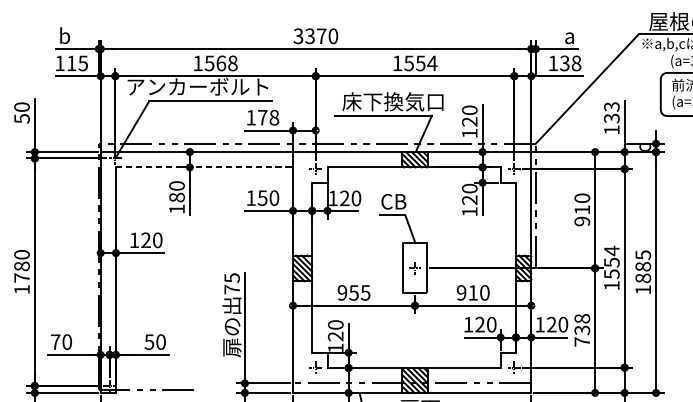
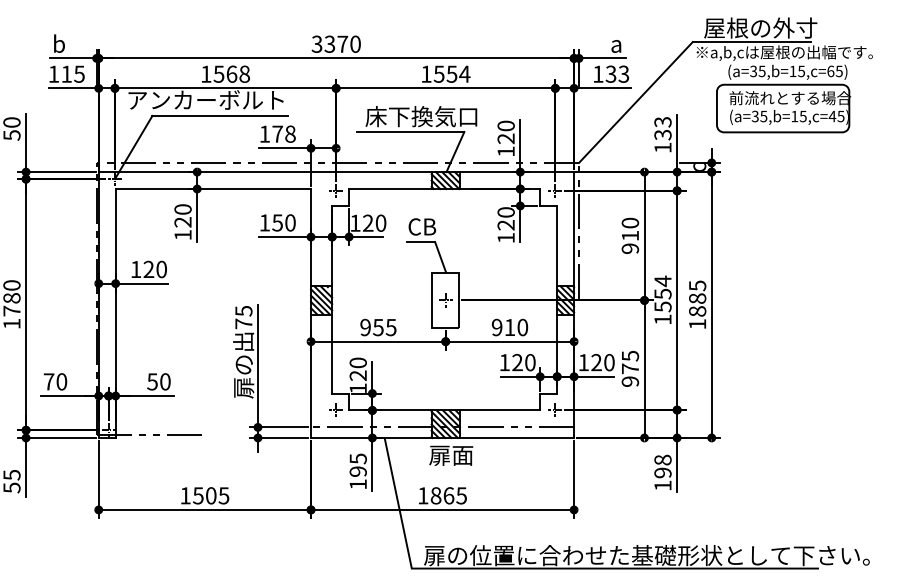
text: (576, 62) -> (623, 73), 138 -> 133
line: (204, 167) -> (213, 189), dashed -> solid
text: (176, 197) -> (182, 222), 180 -> 120
text: (582, 330) -> (630, 368), 738 -> 975

